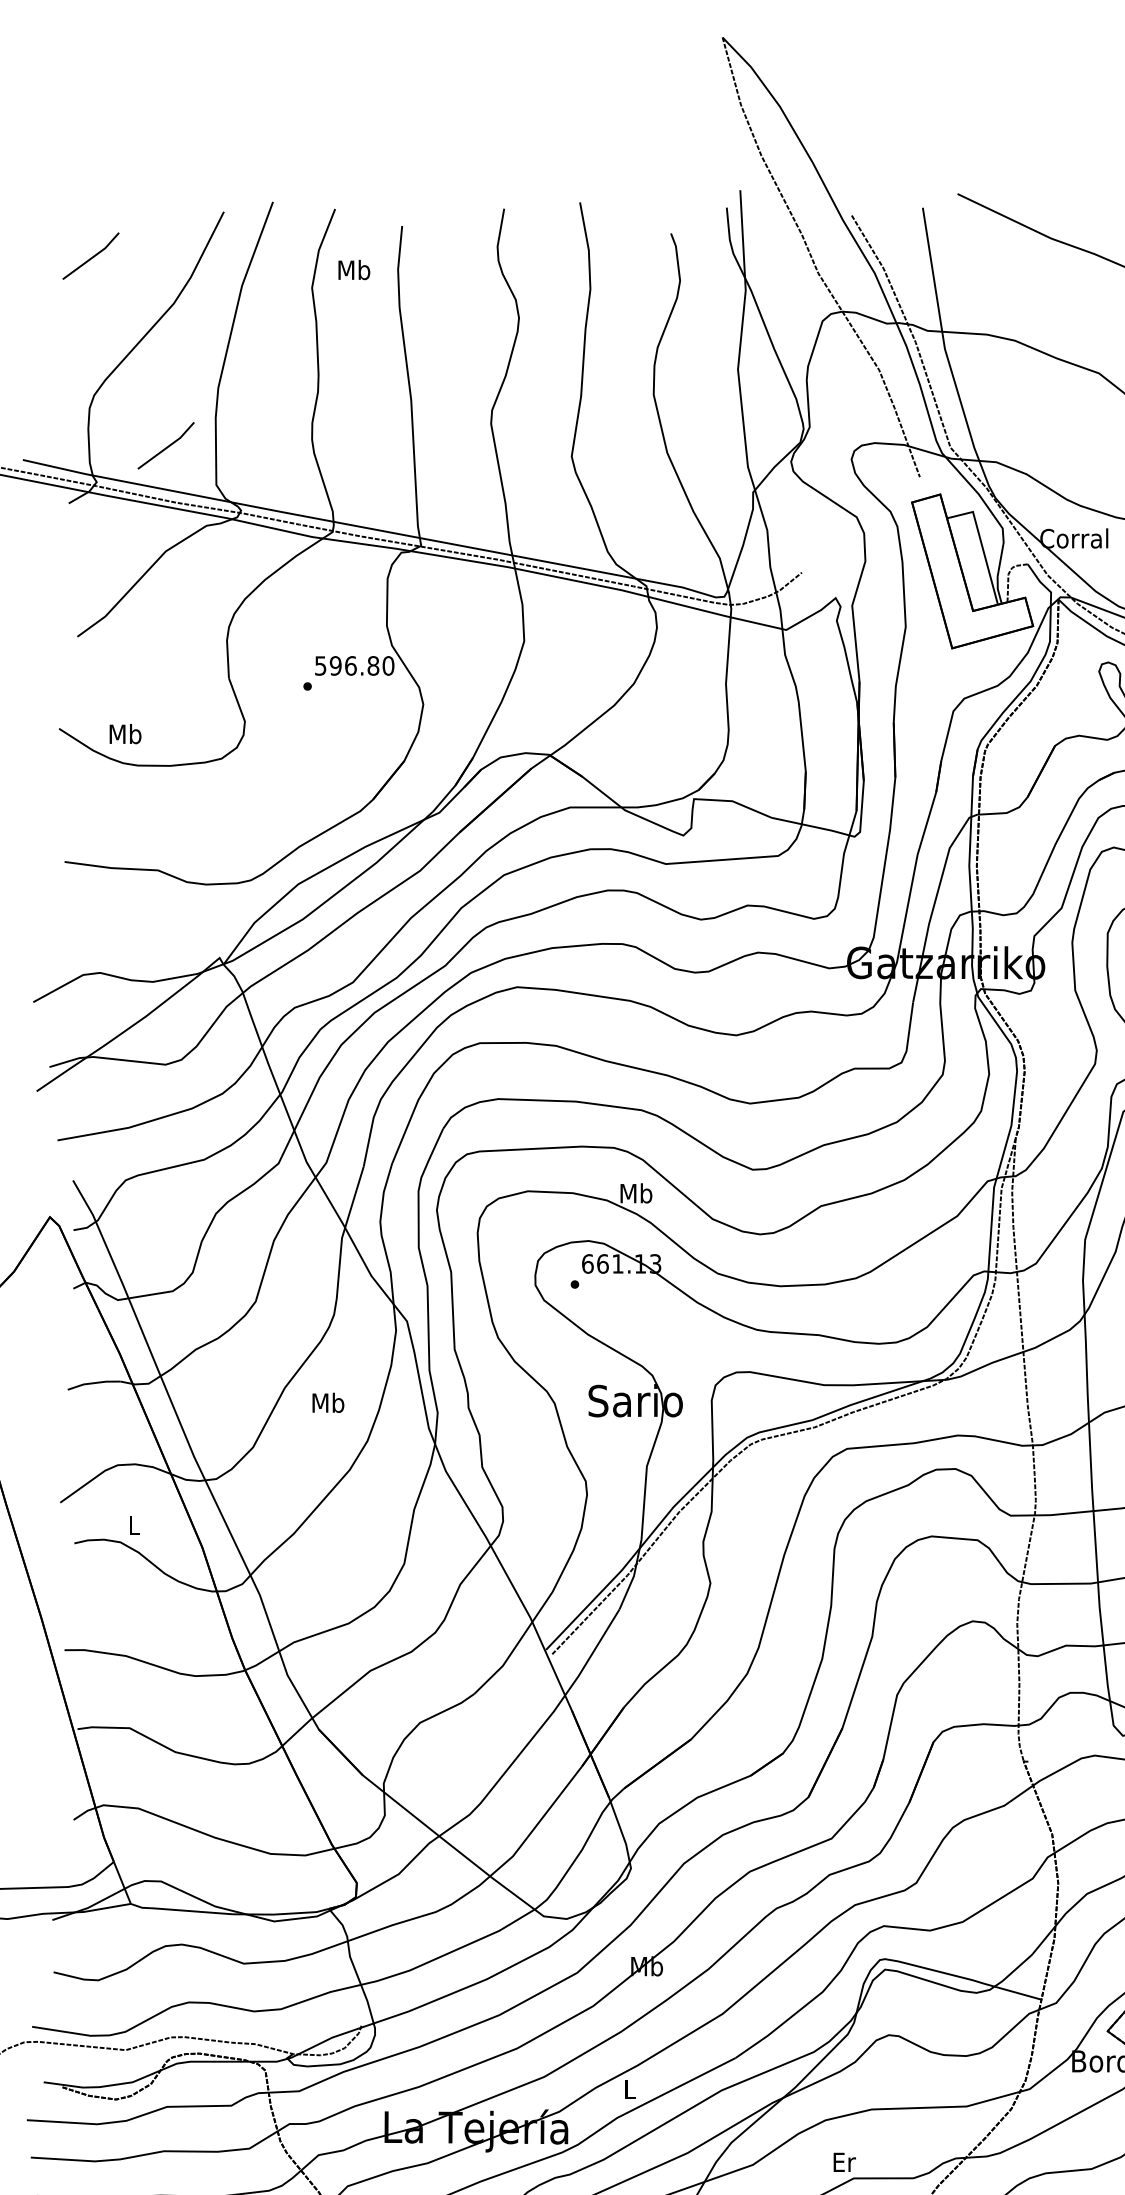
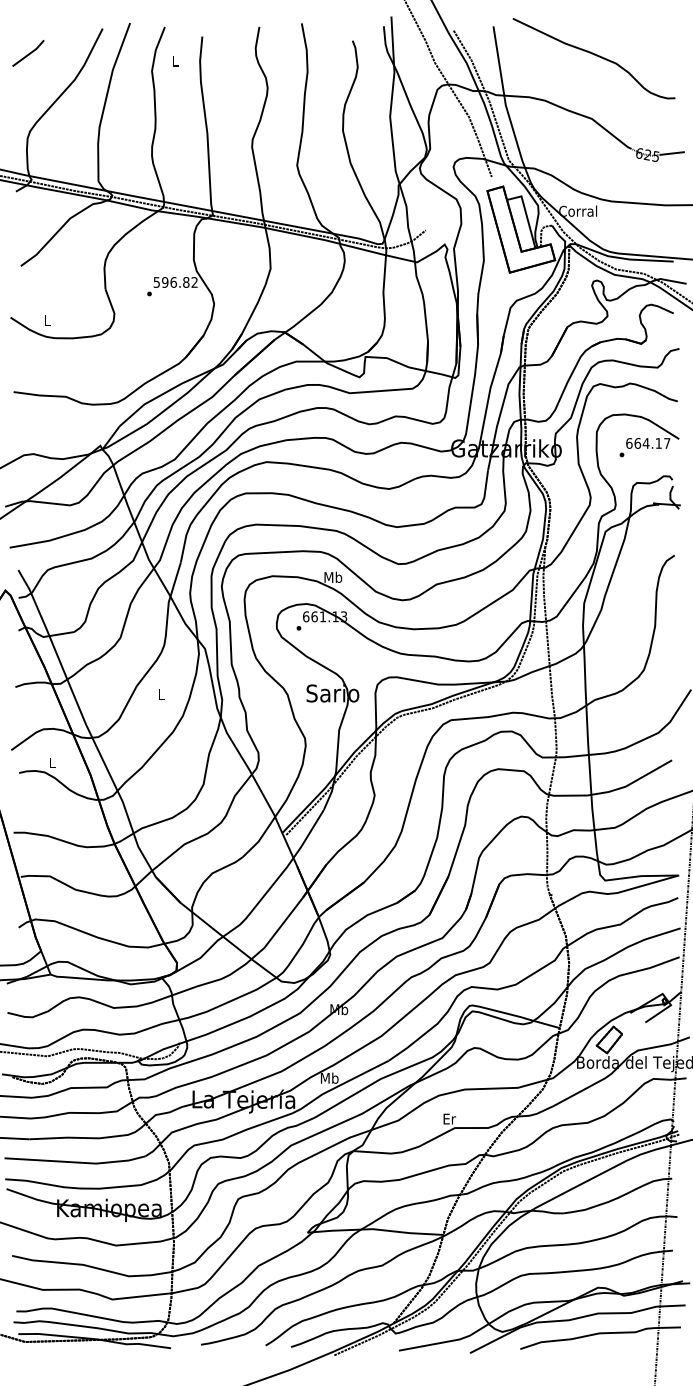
text: (354, 268) -> (175, 60), Mb -> L
line: (166, 445) -> (70, 159), removed
text: (388, 665) -> (194, 282), 596.80 -> 596.82
text: (125, 733) -> (47, 320), Mb -> L
text: (327, 1402) -> (160, 694), Mb -> L
text: (629, 2087) -> (329, 1077), L -> Mb

